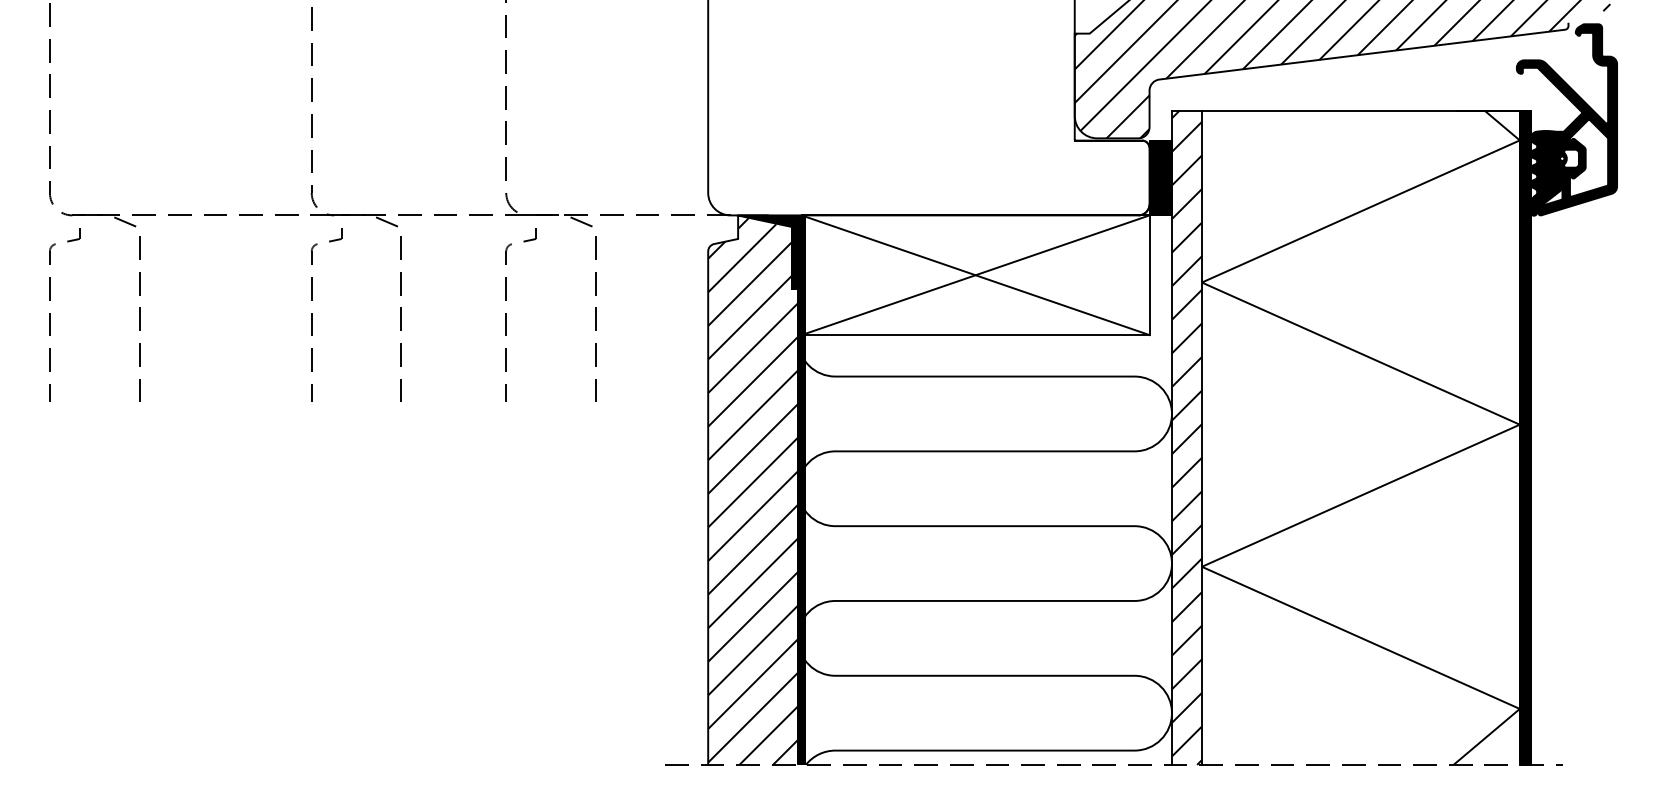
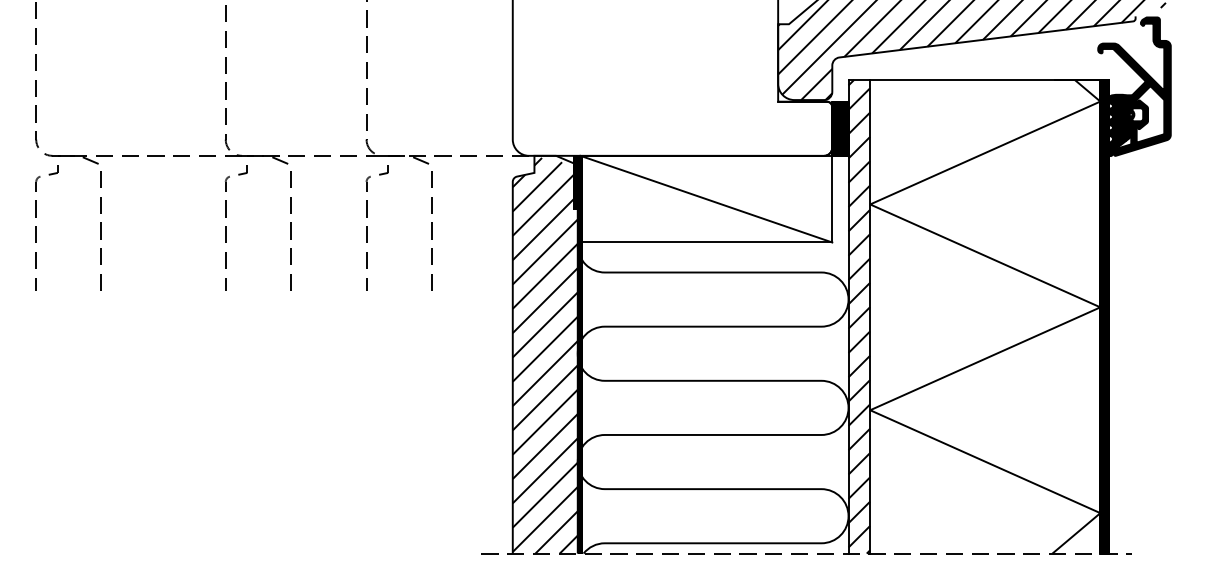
fill: (761, 221) -> (551, 160), removed
line: (975, 274) -> (706, 198), removed

